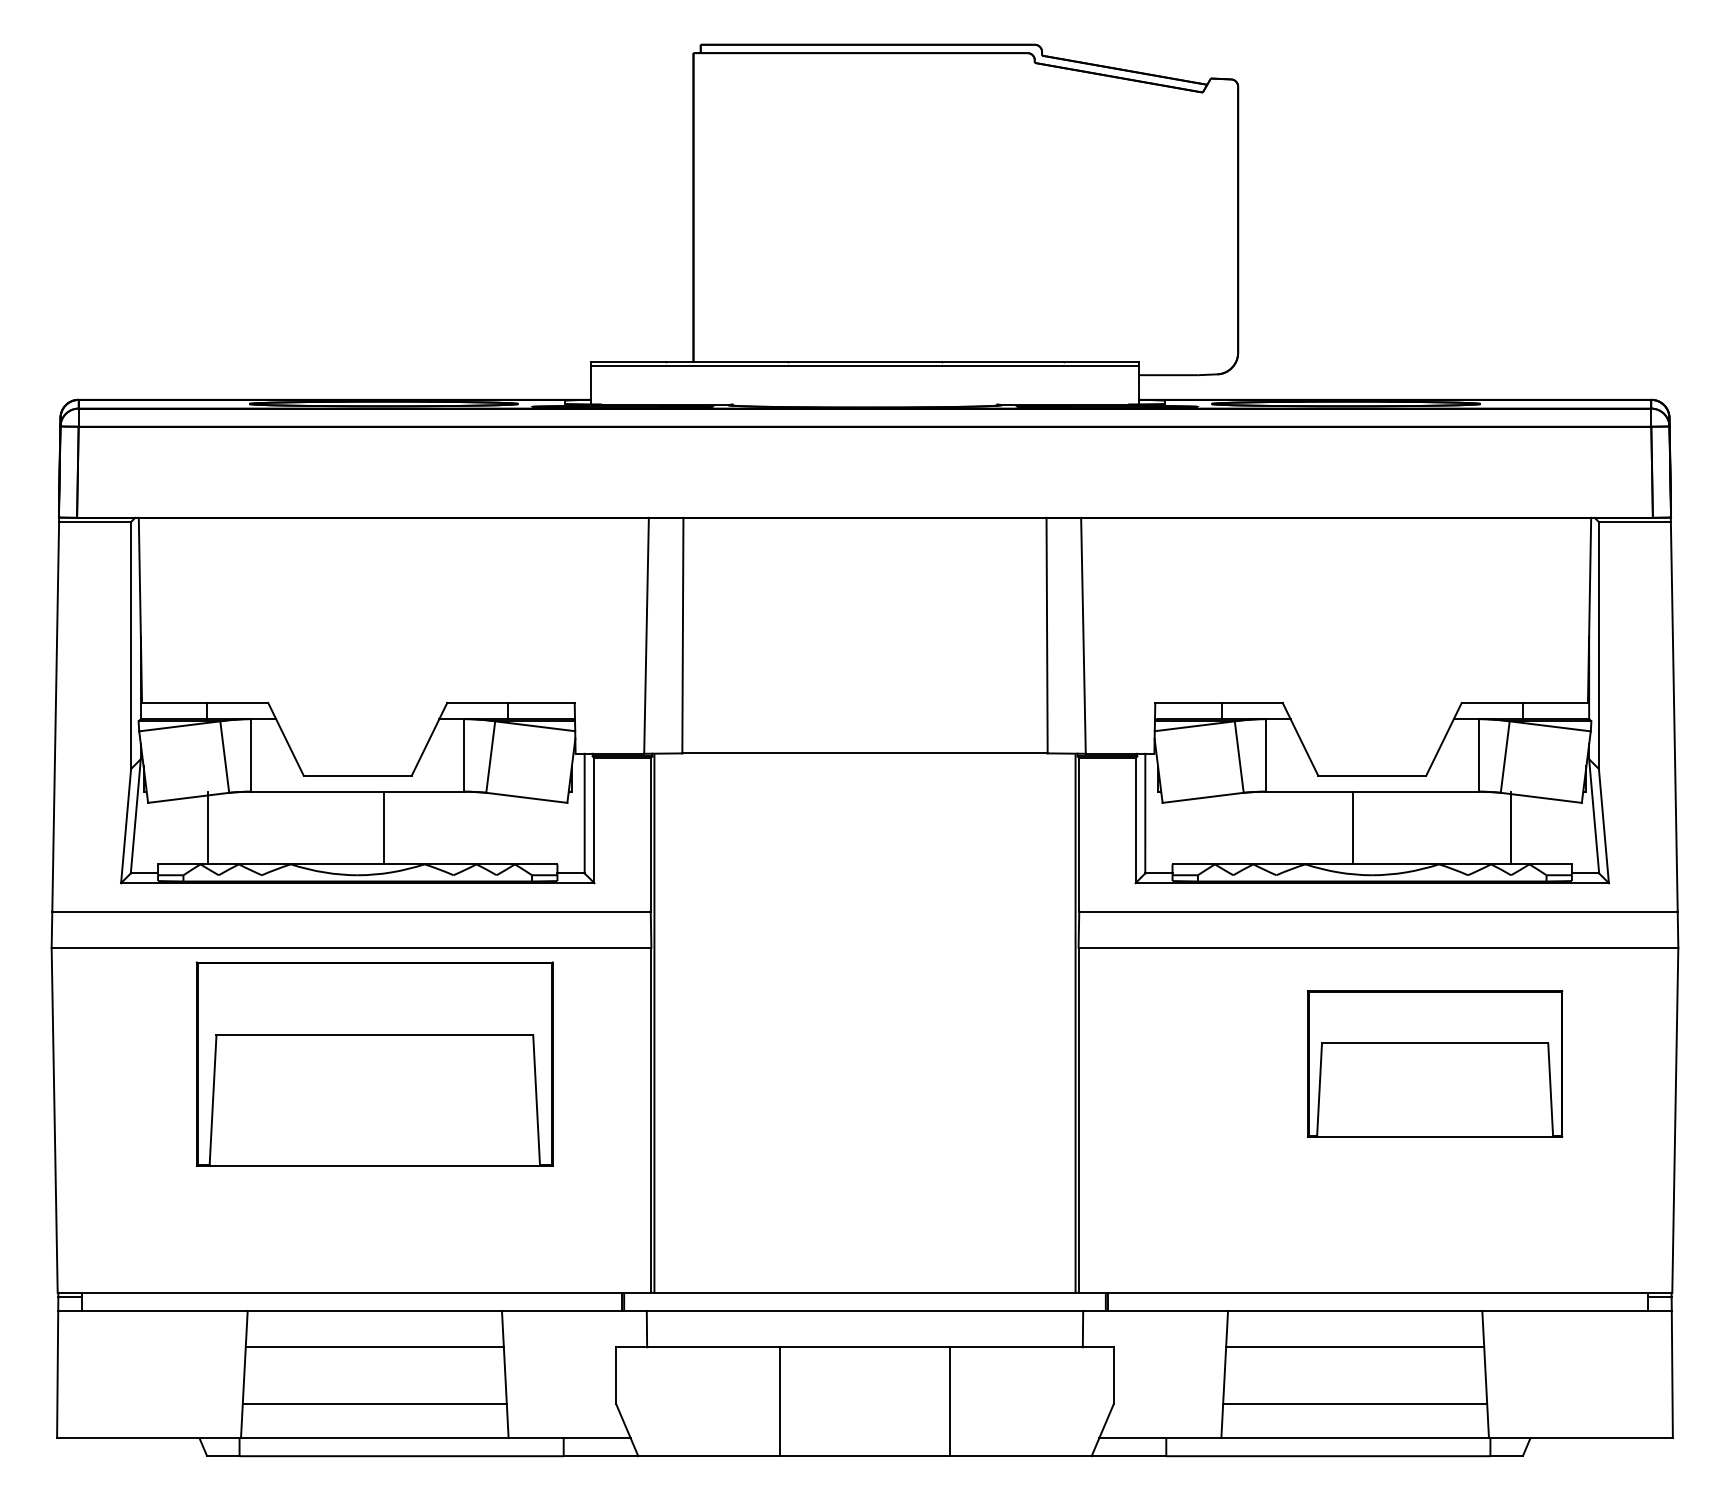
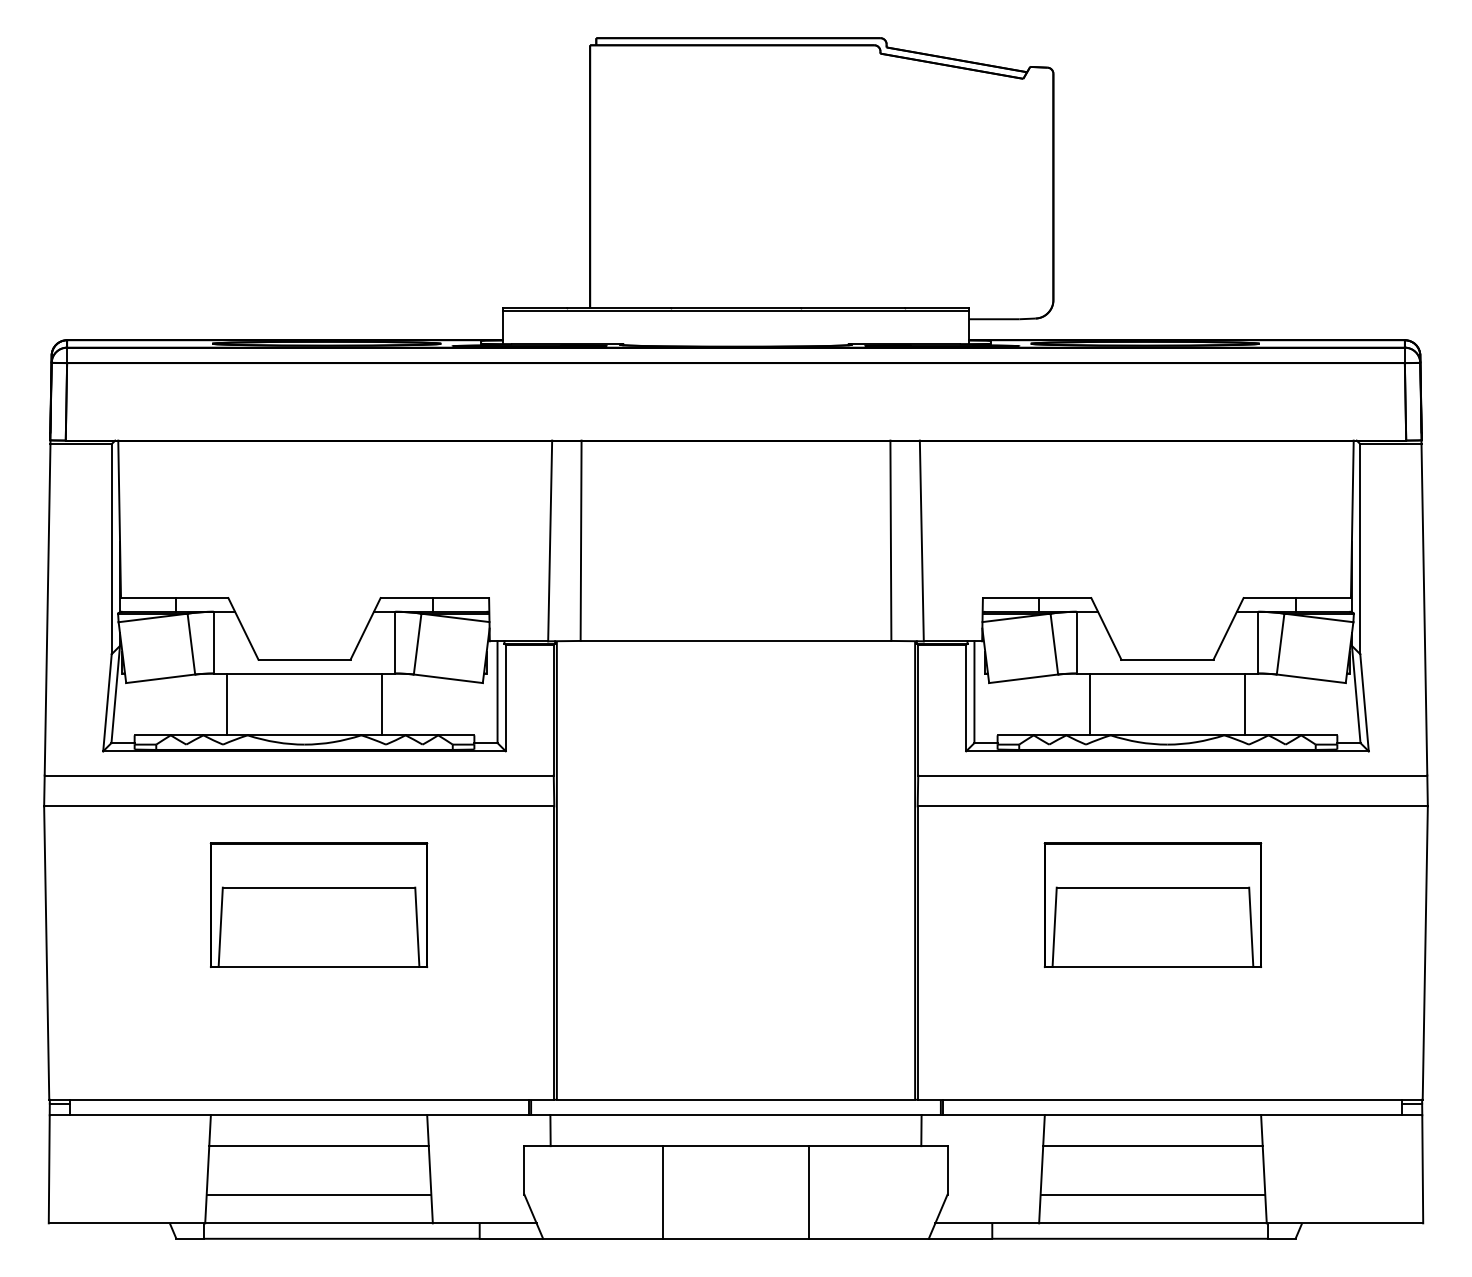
line: (208, 828) -> (227, 704), moved
line: (383, 828) -> (381, 704), moved
line: (1353, 828) -> (1090, 704), moved
line: (1510, 828) -> (1244, 704), moved
part: (374, 1063) -> (318, 904), size x0.71
part: (1434, 1063) -> (1152, 904), moved

